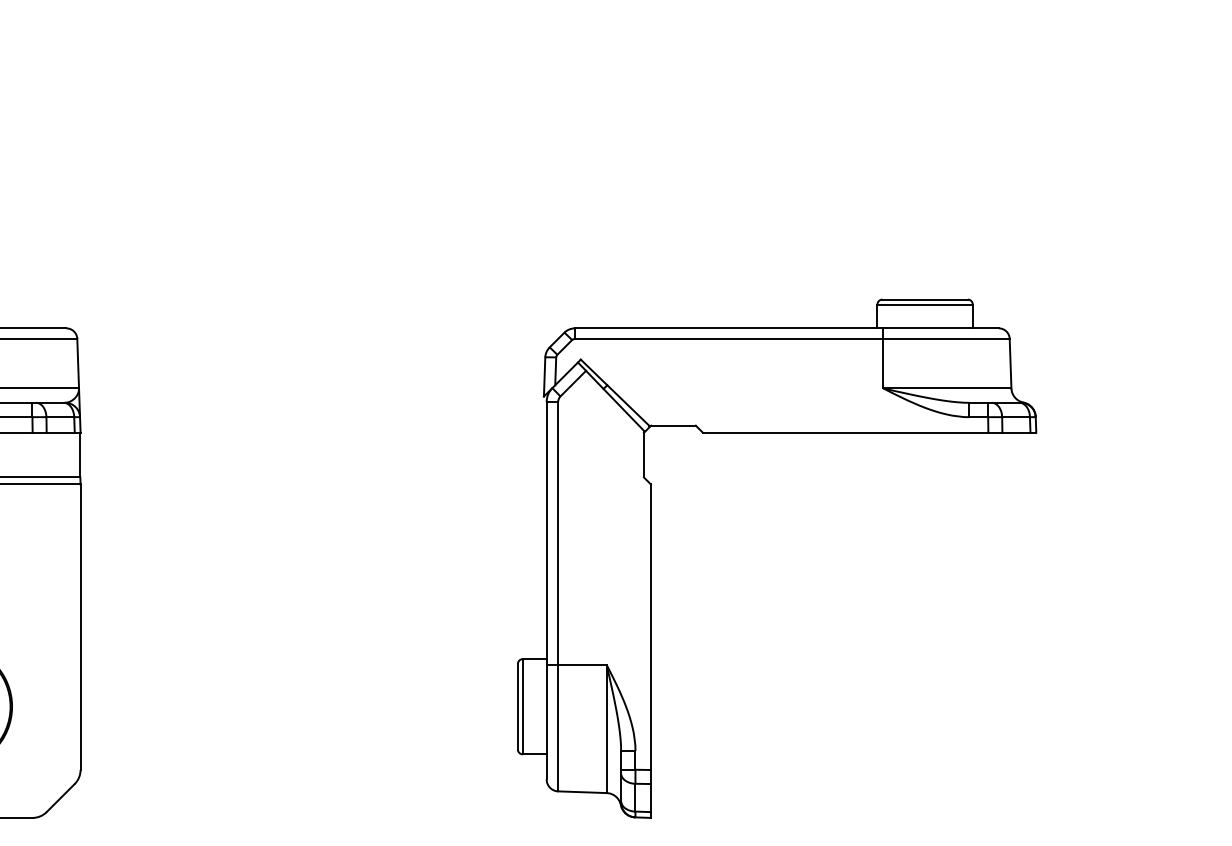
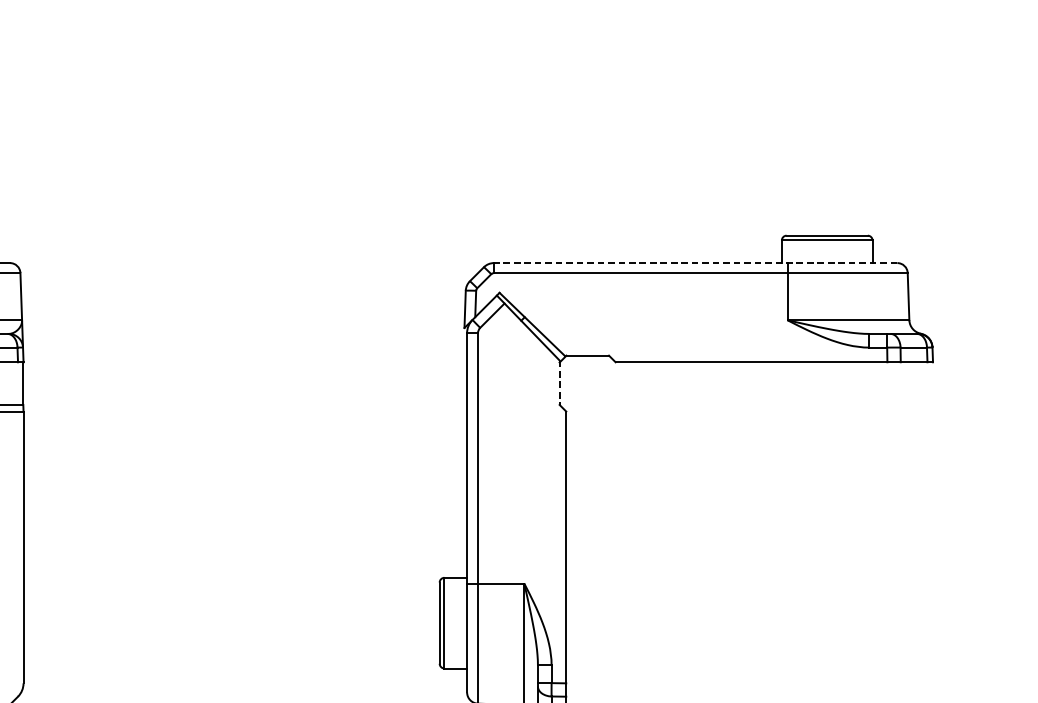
line: (786, 328) -> (695, 263), solid -> dashed
line: (643, 454) -> (559, 383), solid -> dashed

